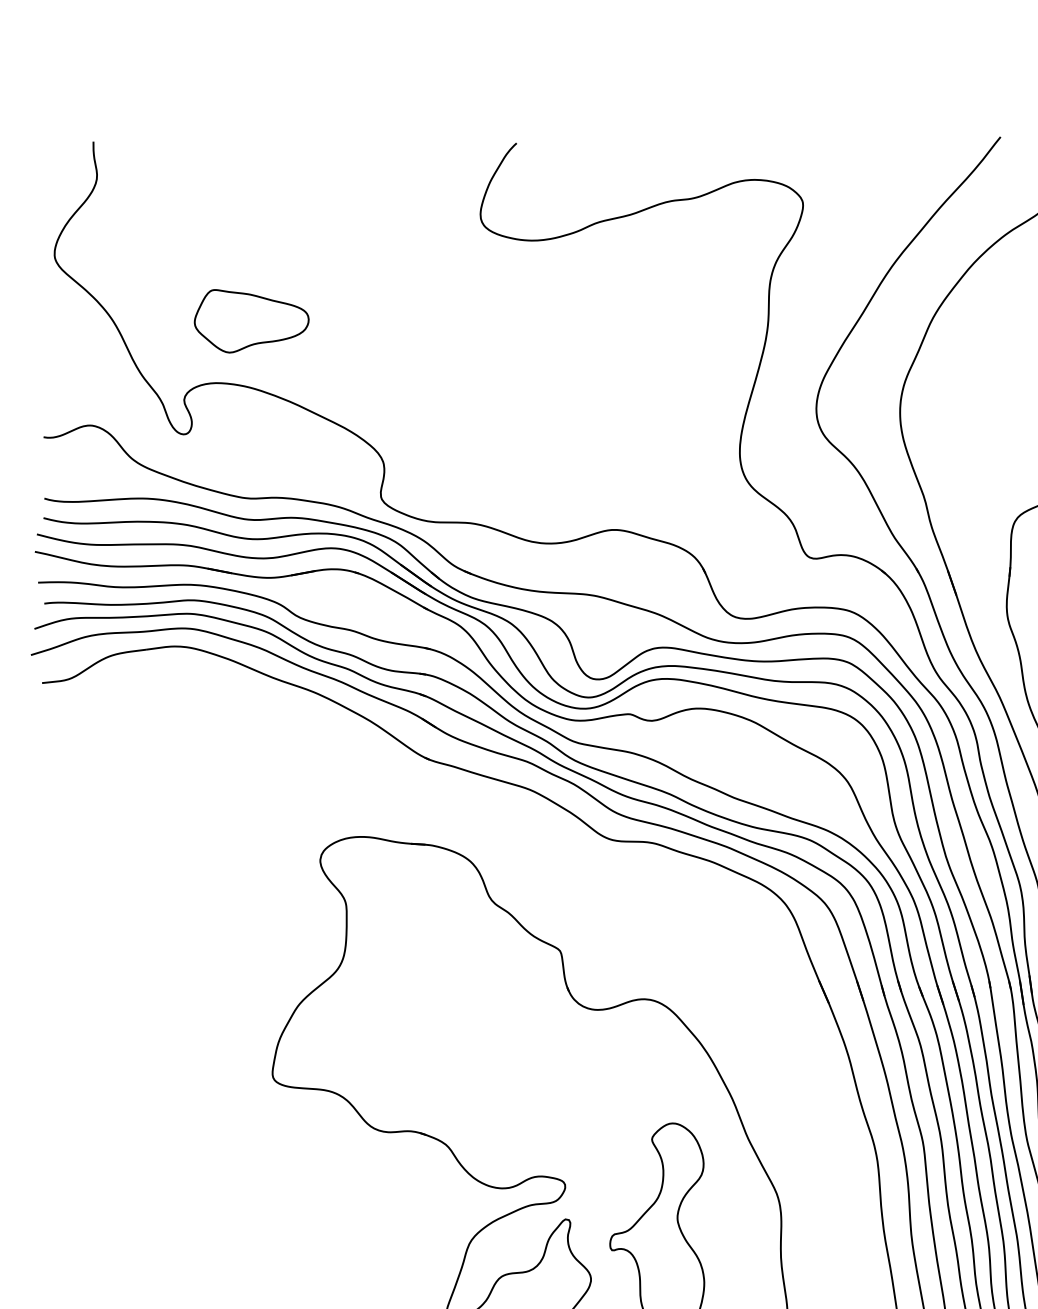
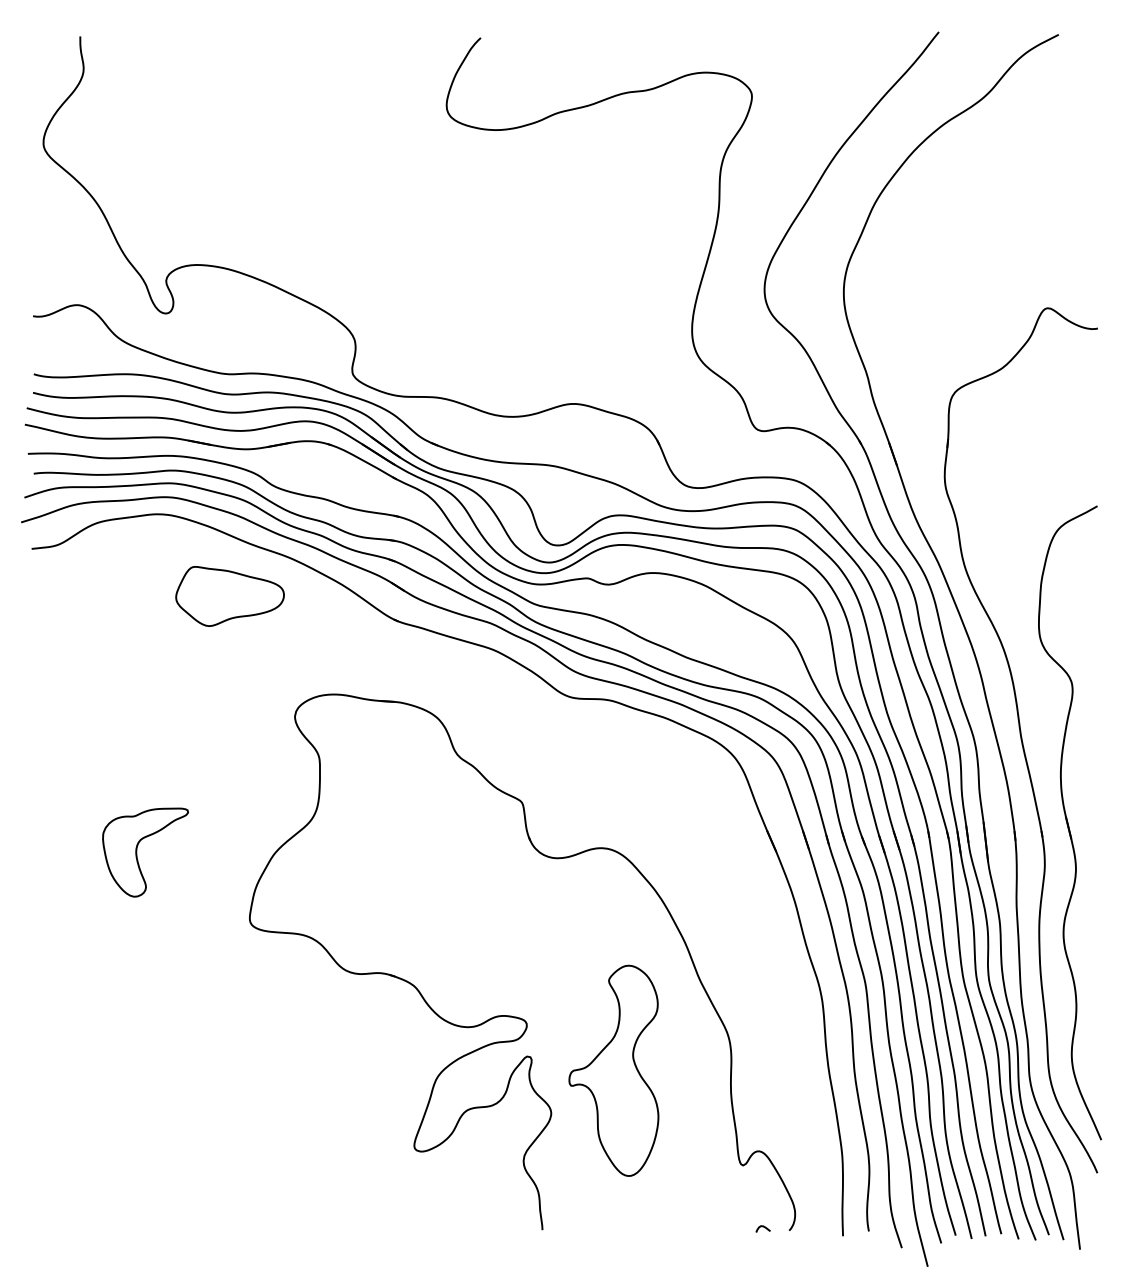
part: (251, 321) -> (229, 596), moved
part: (153, 1003) -> (137, 852), added

